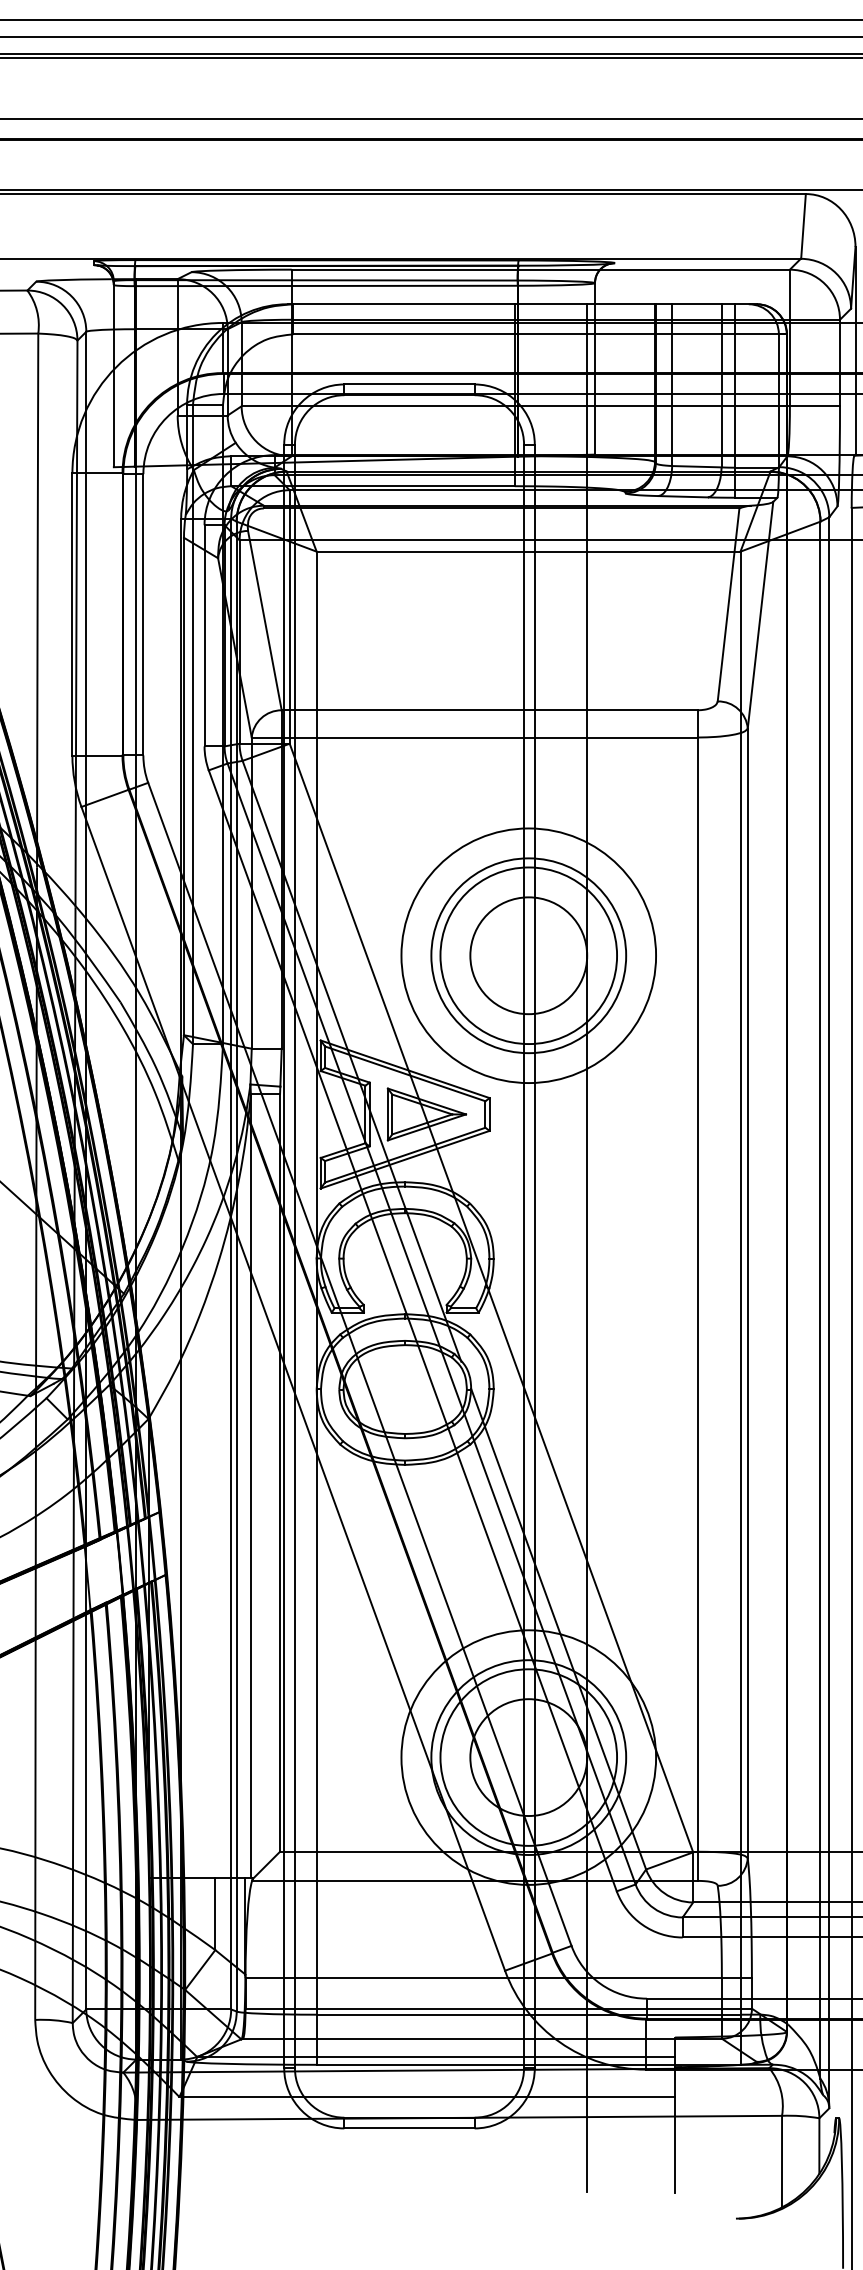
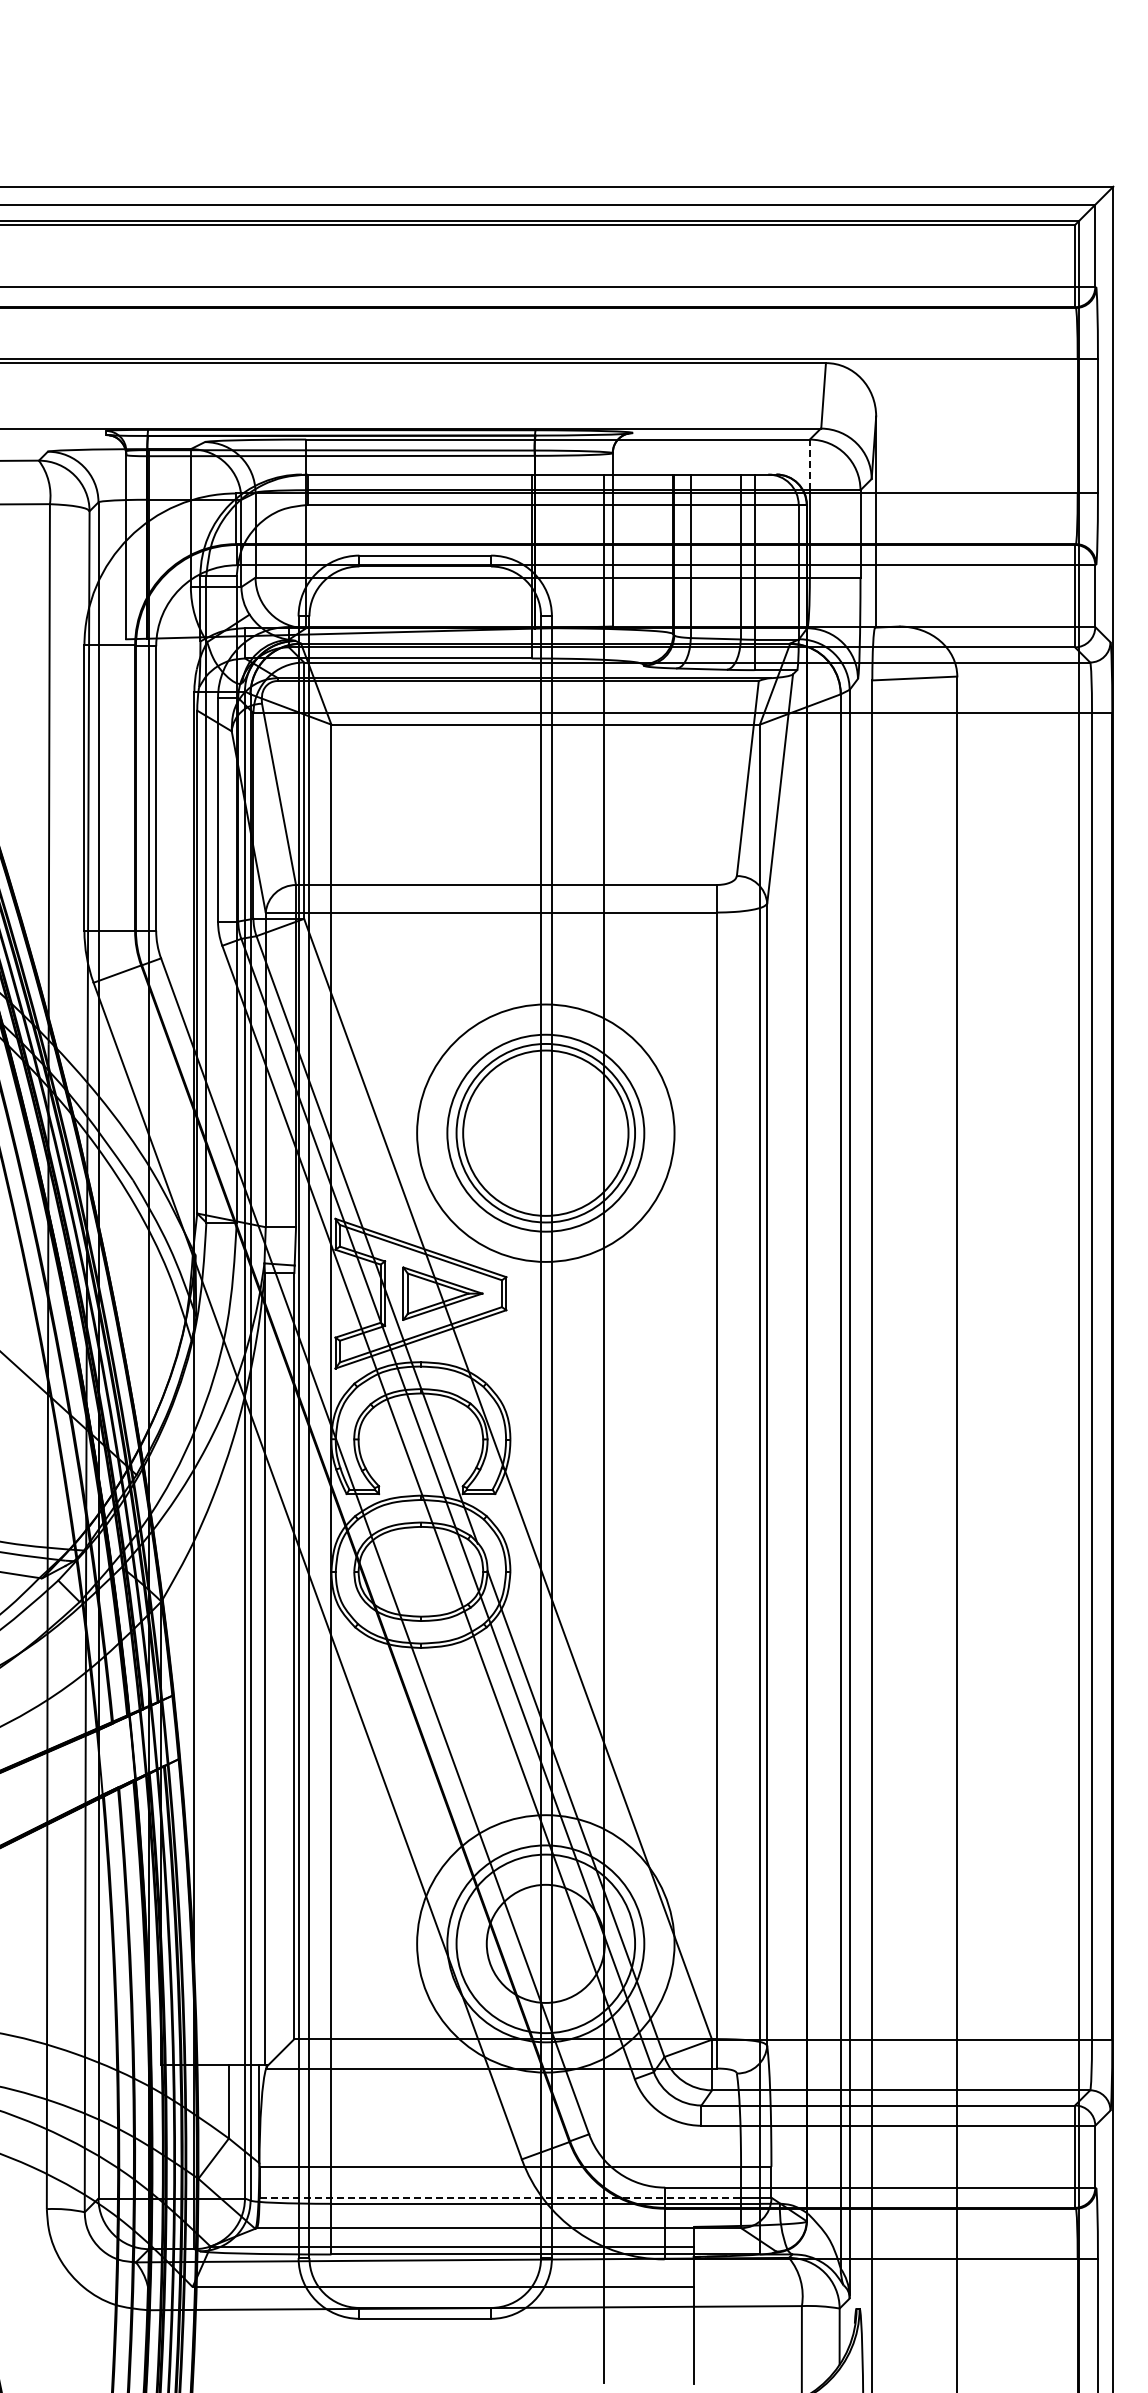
line: (789, 294) -> (809, 464), solid -> dashed
circle: (528, 956) -> (545, 1133), size x1.4
line: (483, 2008) -> (500, 2197), solid -> dashed

